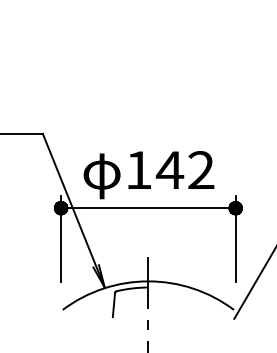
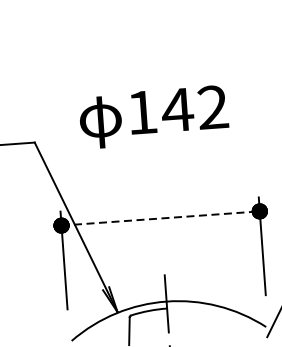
text: (148, 175) -> (153, 117), moved
line: (148, 208) -> (160, 218), solid -> dashed

